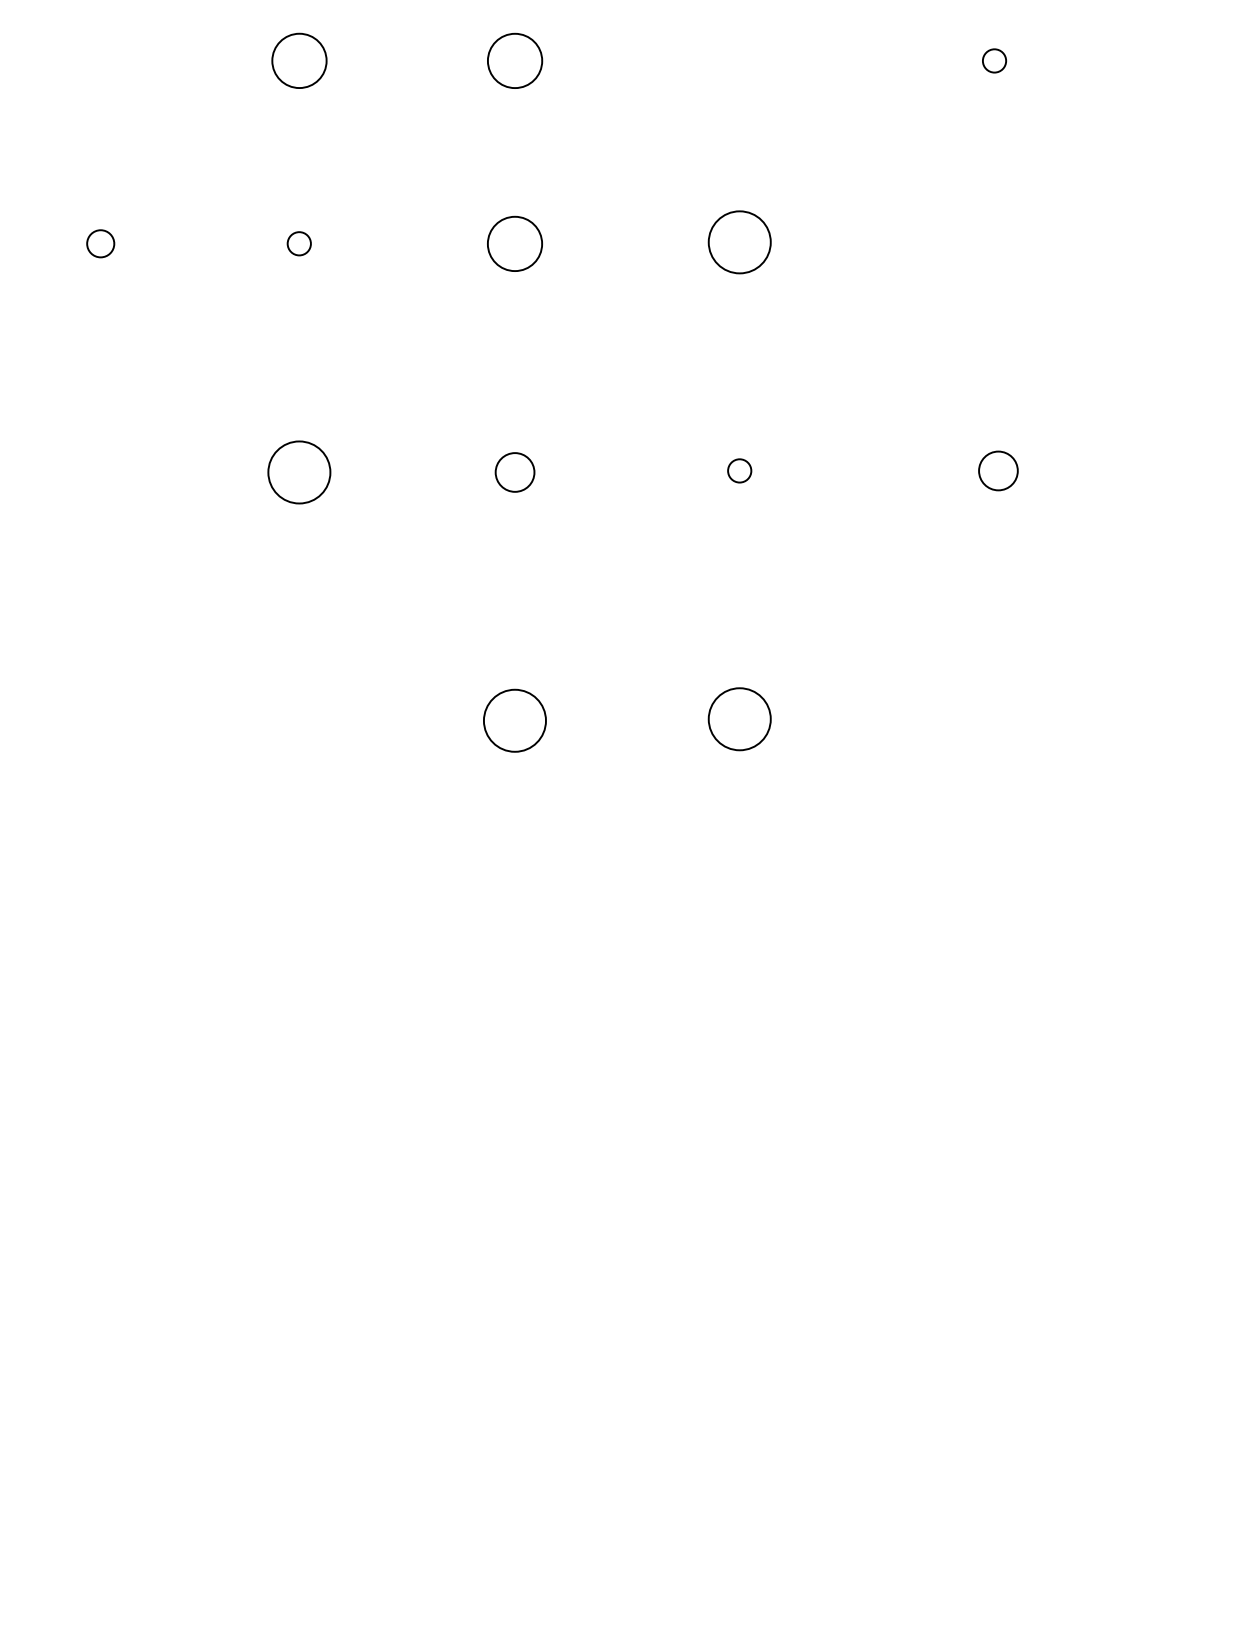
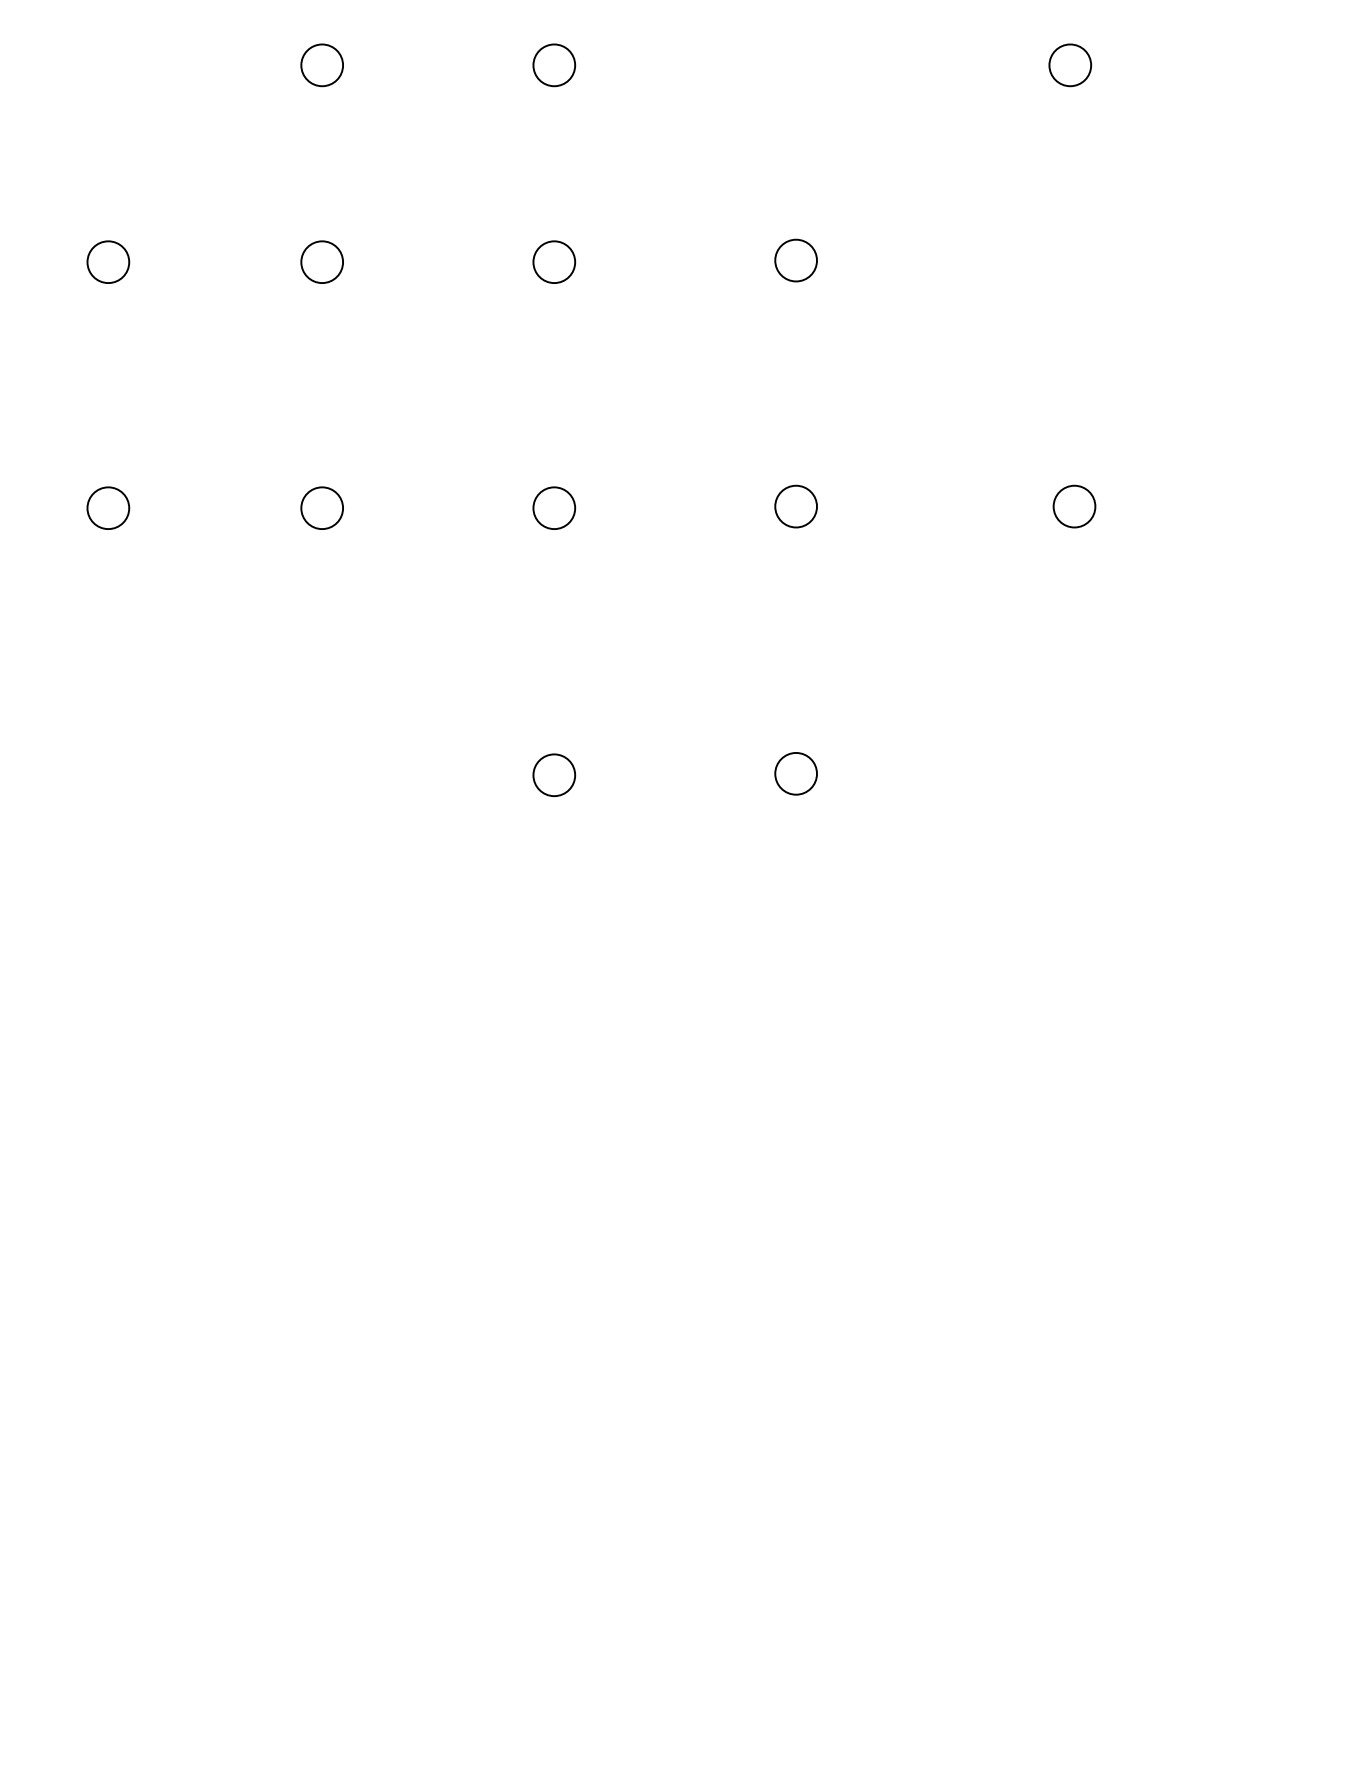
circle: (298, 61) -> (321, 65), size x0.71
circle: (515, 61) -> (554, 65), size x0.71
circle: (994, 61) -> (1070, 65), size x1.67
circle: (740, 242) -> (796, 260), size x0.62
circle: (100, 243) -> (108, 261), size x1.43
circle: (298, 243) -> (321, 261), size x1.67
circle: (515, 243) -> (554, 261), size x0.71
circle: (739, 470) -> (795, 506), size x1.67
circle: (100, 471) -> (108, 507), added
circle: (299, 472) -> (322, 508), size x0.62
circle: (740, 718) -> (796, 773), size x0.62
circle: (515, 719) -> (554, 774), size x0.62

